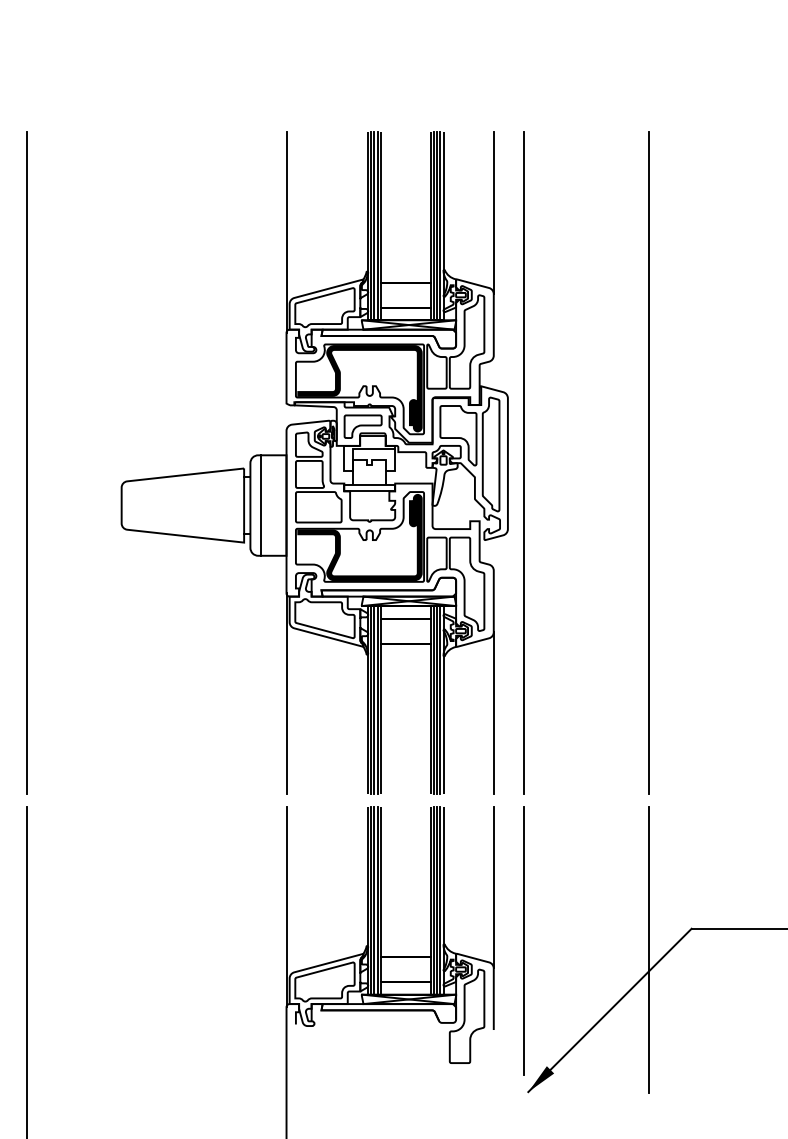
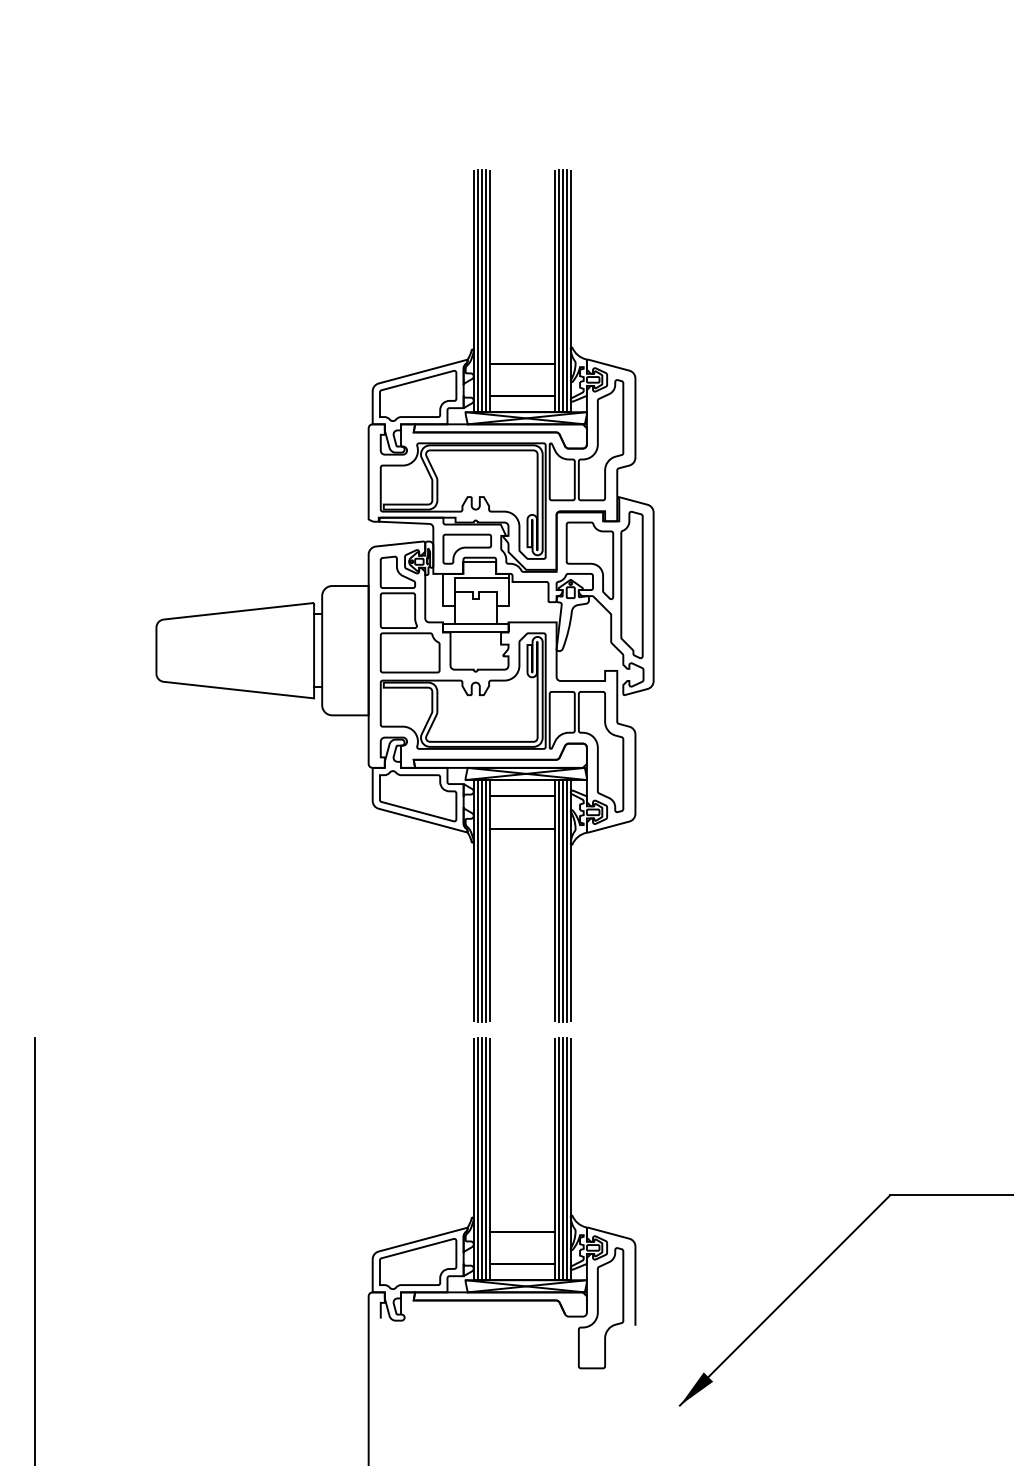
line: (493, 213) -> (635, 274), removed
line: (286, 232) -> (368, 299), removed
fill: (359, 388) -> (462, 500), removed
line: (27, 463) -> (35, 596), removed
line: (523, 463) -> (673, 596), removed
line: (649, 463) -> (835, 596), removed
line: (261, 505) -> (336, 650), removed
fill: (359, 537) -> (462, 691), removed
line: (286, 693) -> (368, 892), removed
line: (493, 712) -> (635, 917), removed
line: (493, 887) -> (635, 1142), removed
line: (286, 907) -> (368, 1167), removed
line: (523, 940) -> (673, 1210), removed
line: (649, 949) -> (835, 1222), removed

